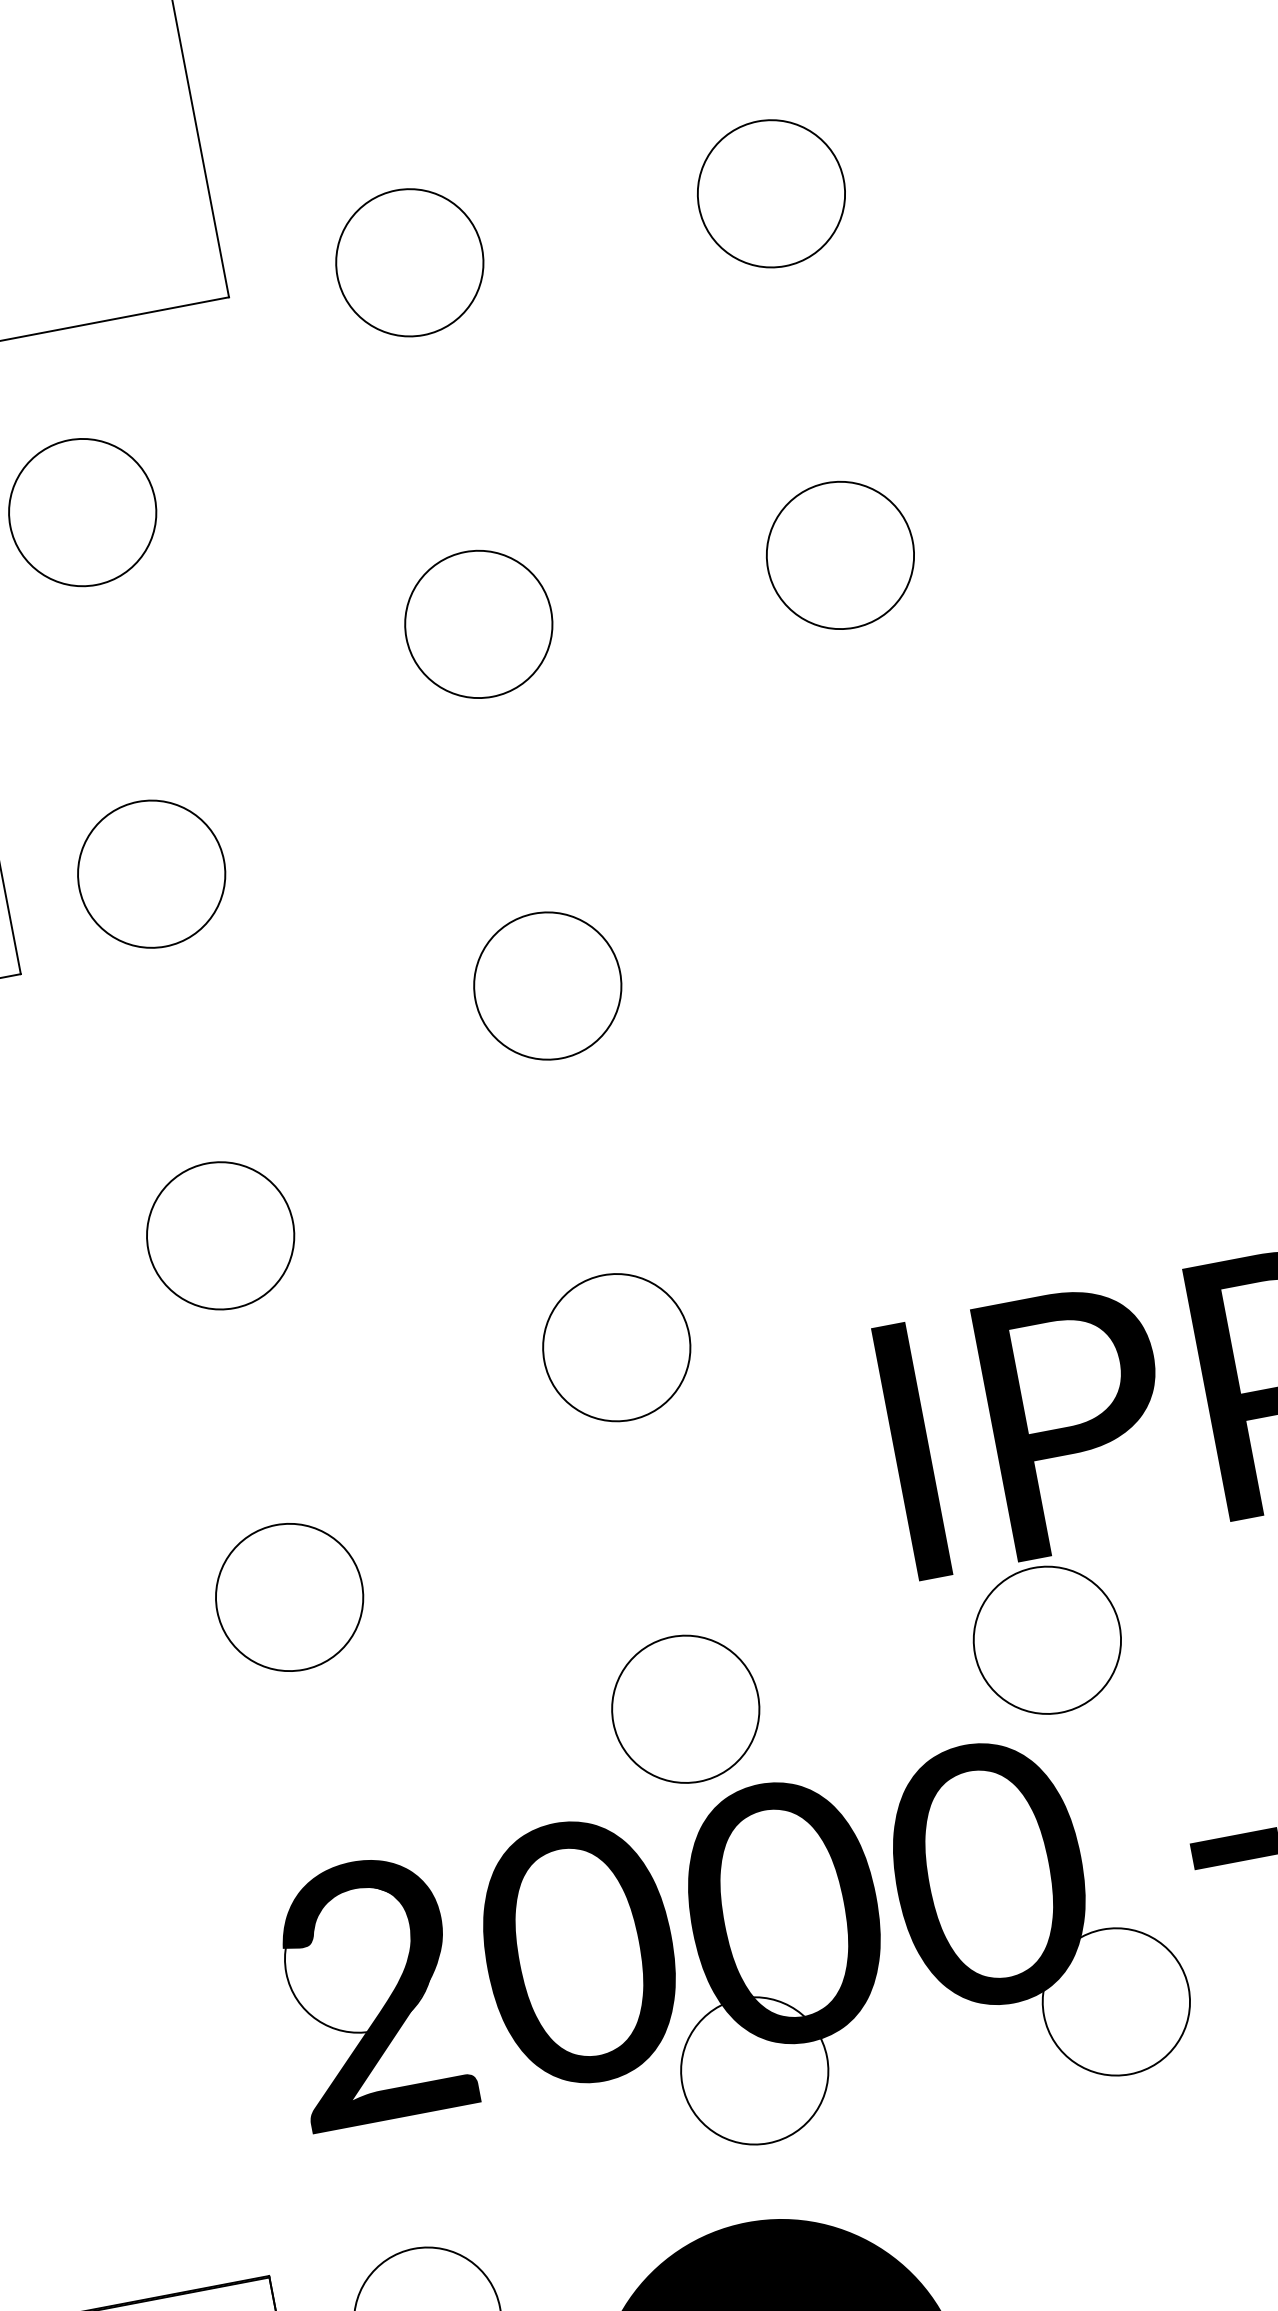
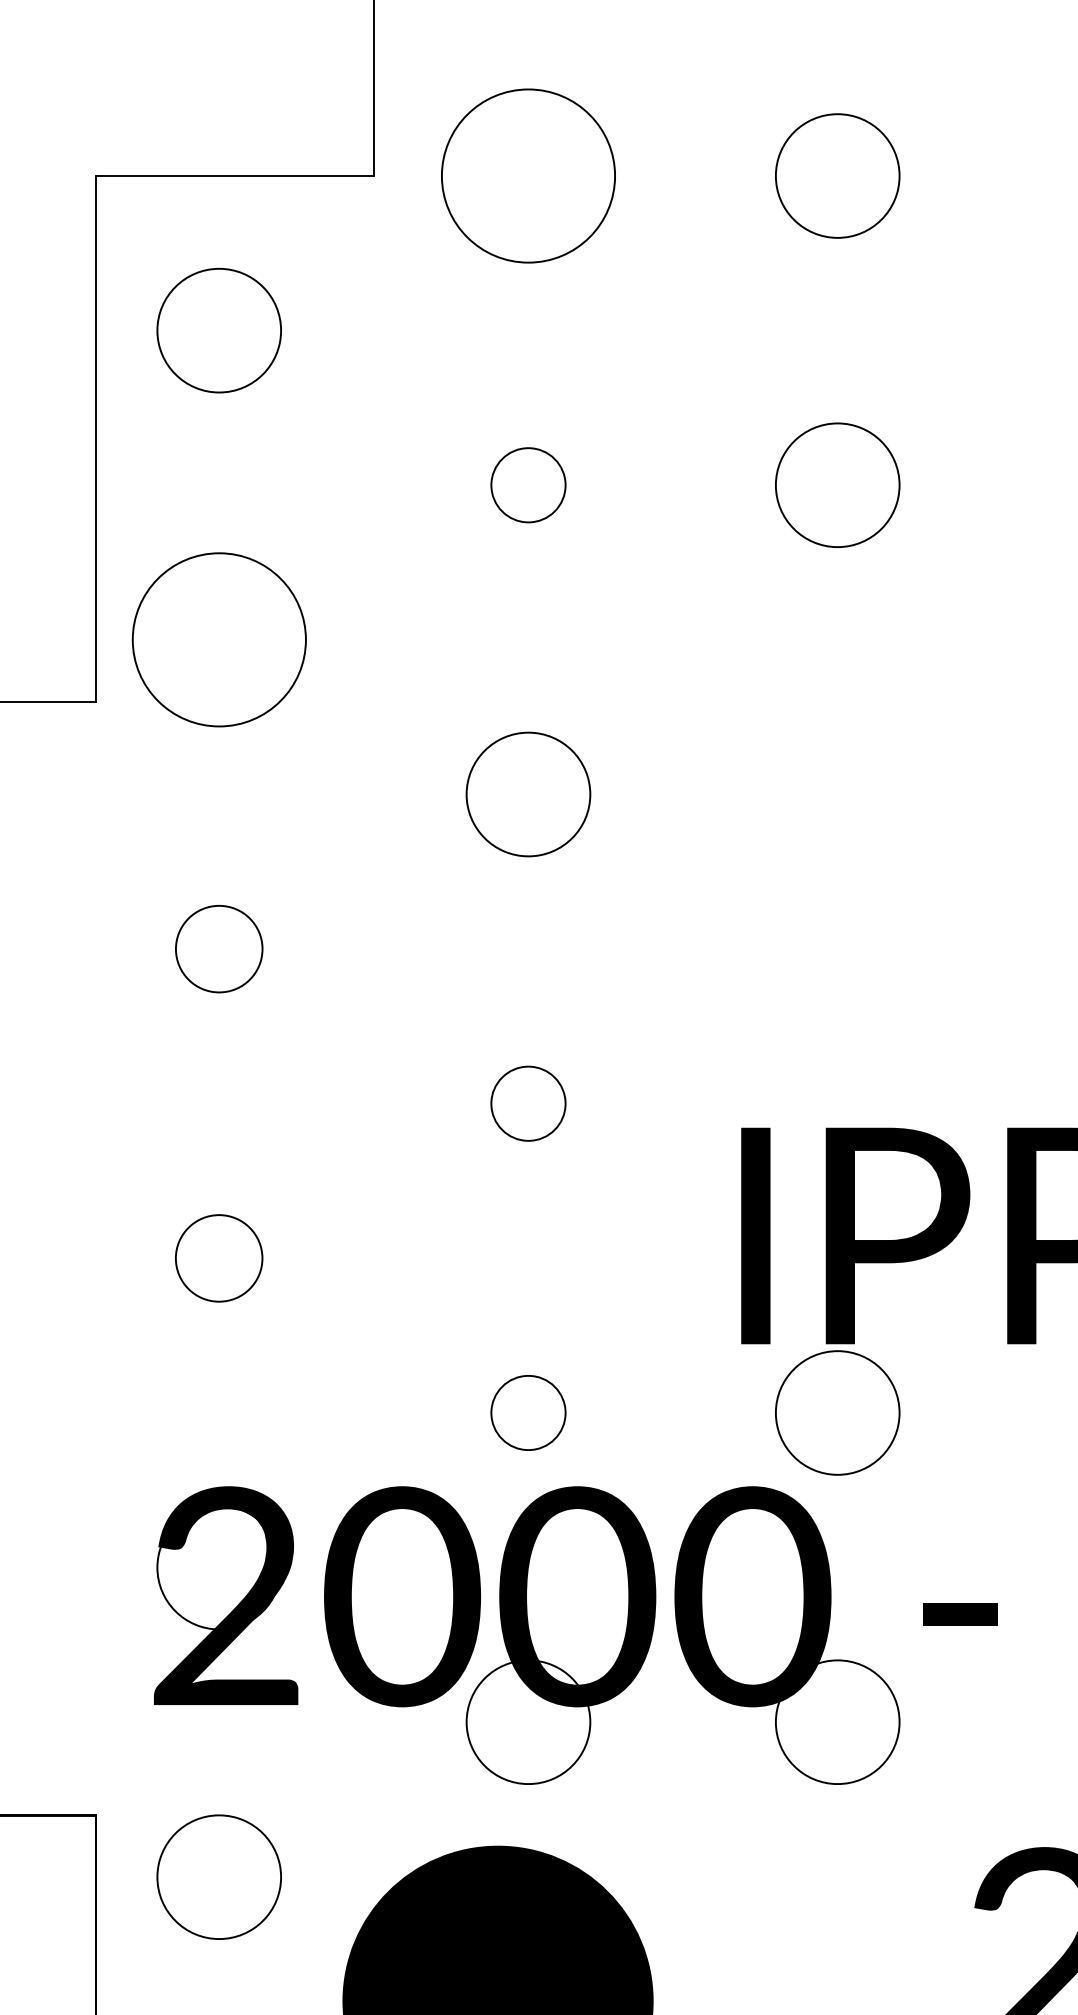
circle: (409, 262) -> (528, 175), size x1.4
circle: (478, 624) -> (528, 485), size x0.6
circle: (150, 873) -> (218, 639), size x1.4
circle: (220, 1235) -> (219, 948), size x0.7
circle: (616, 1347) -> (528, 1103), size x0.6
circle: (288, 1597) -> (218, 1258), size x0.7
circle: (685, 1708) -> (528, 1412), size x0.6

